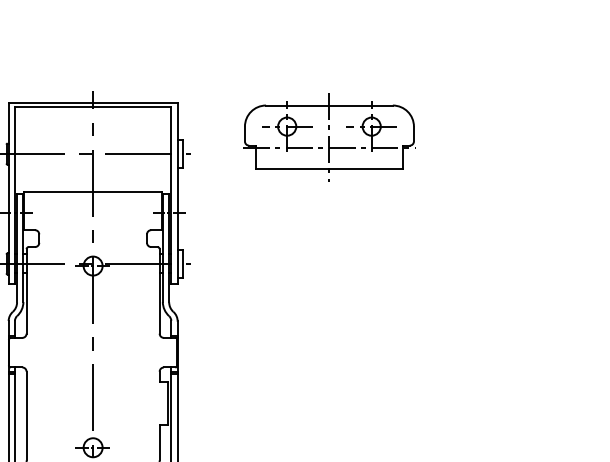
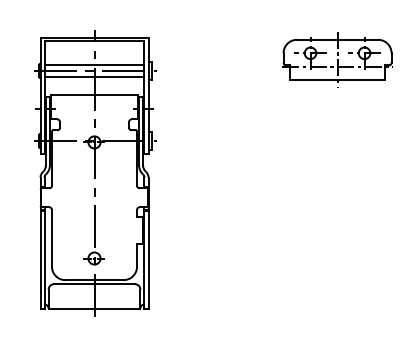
part: (329, 136) -> (337, 59), moved
line: (93, 144) -> (94, 64), added
line: (93, 162) -> (94, 76), added

